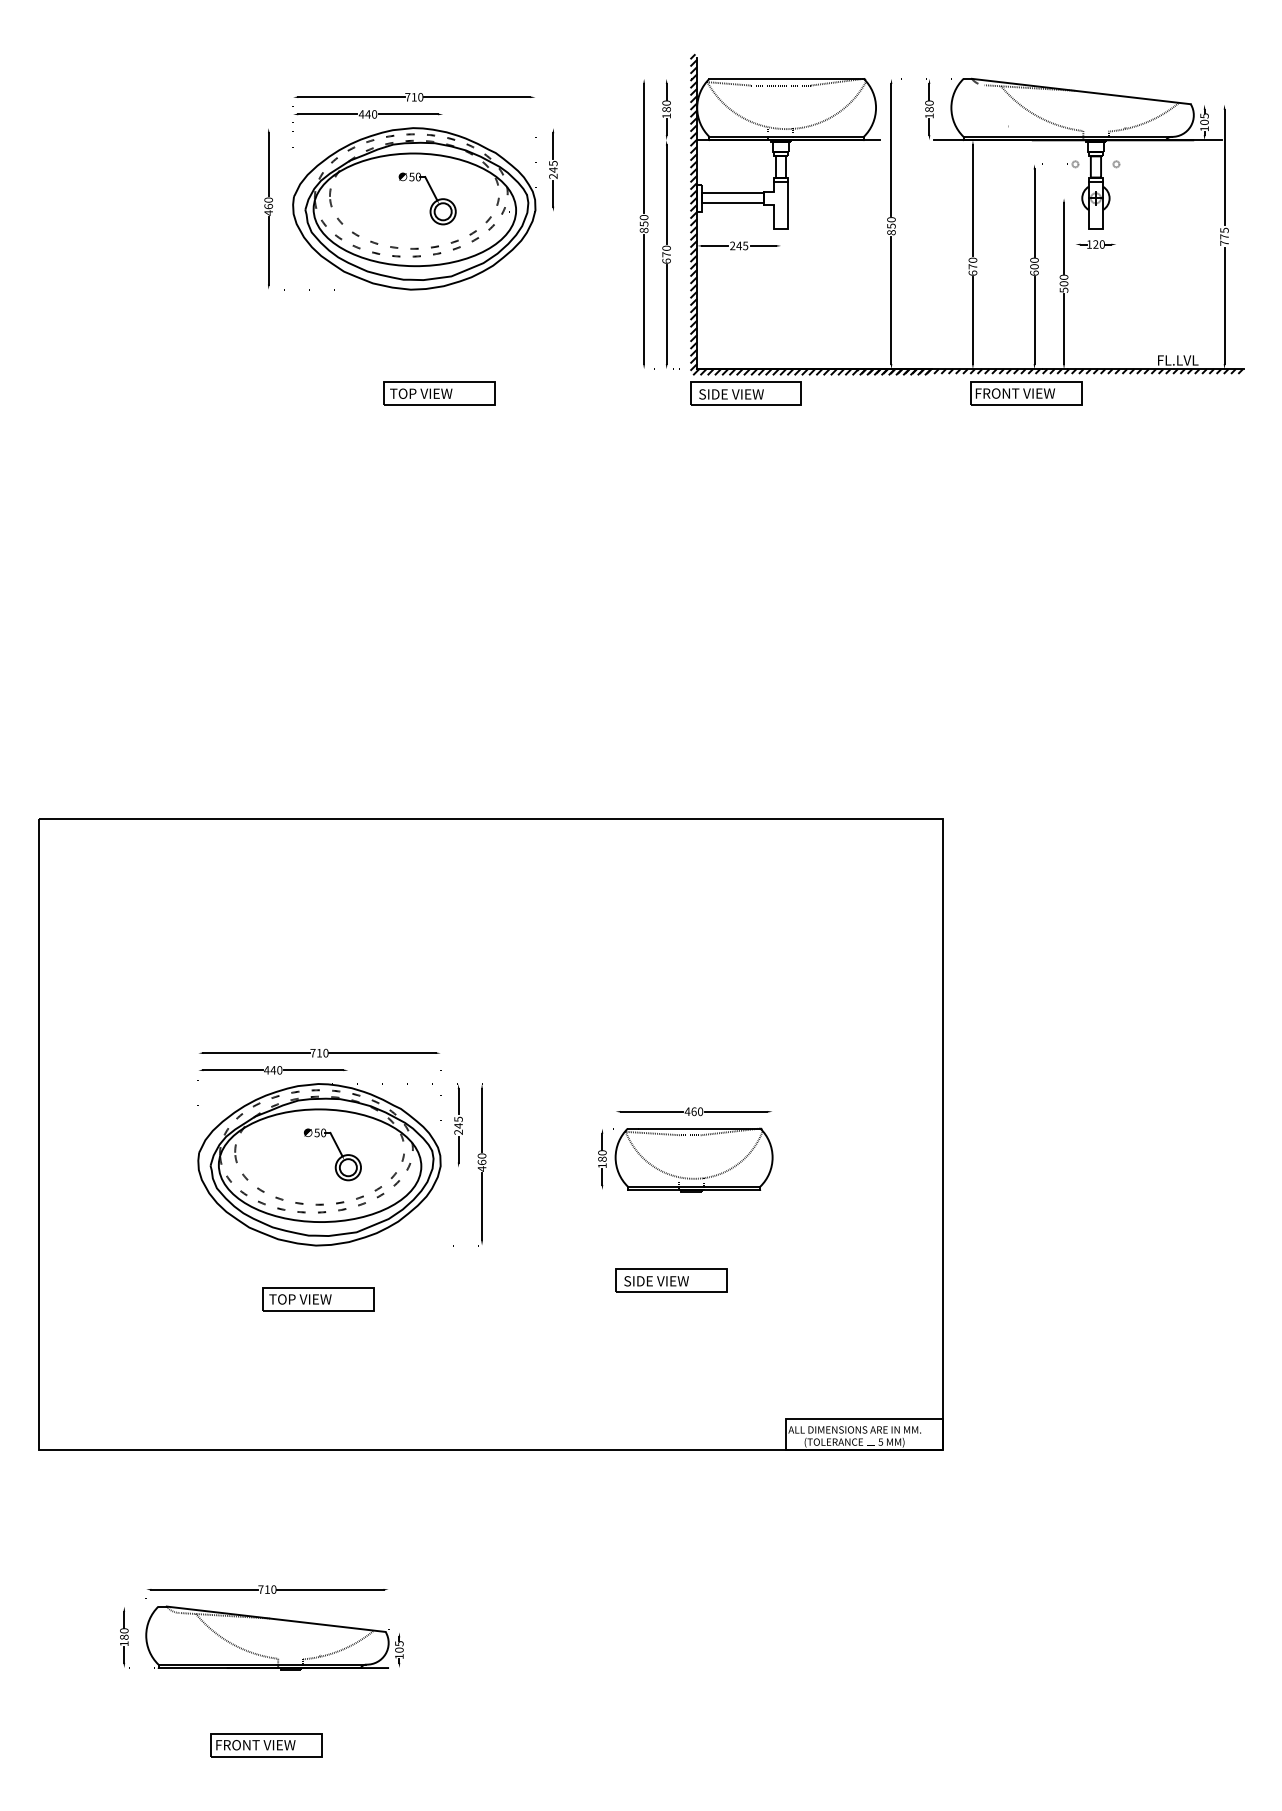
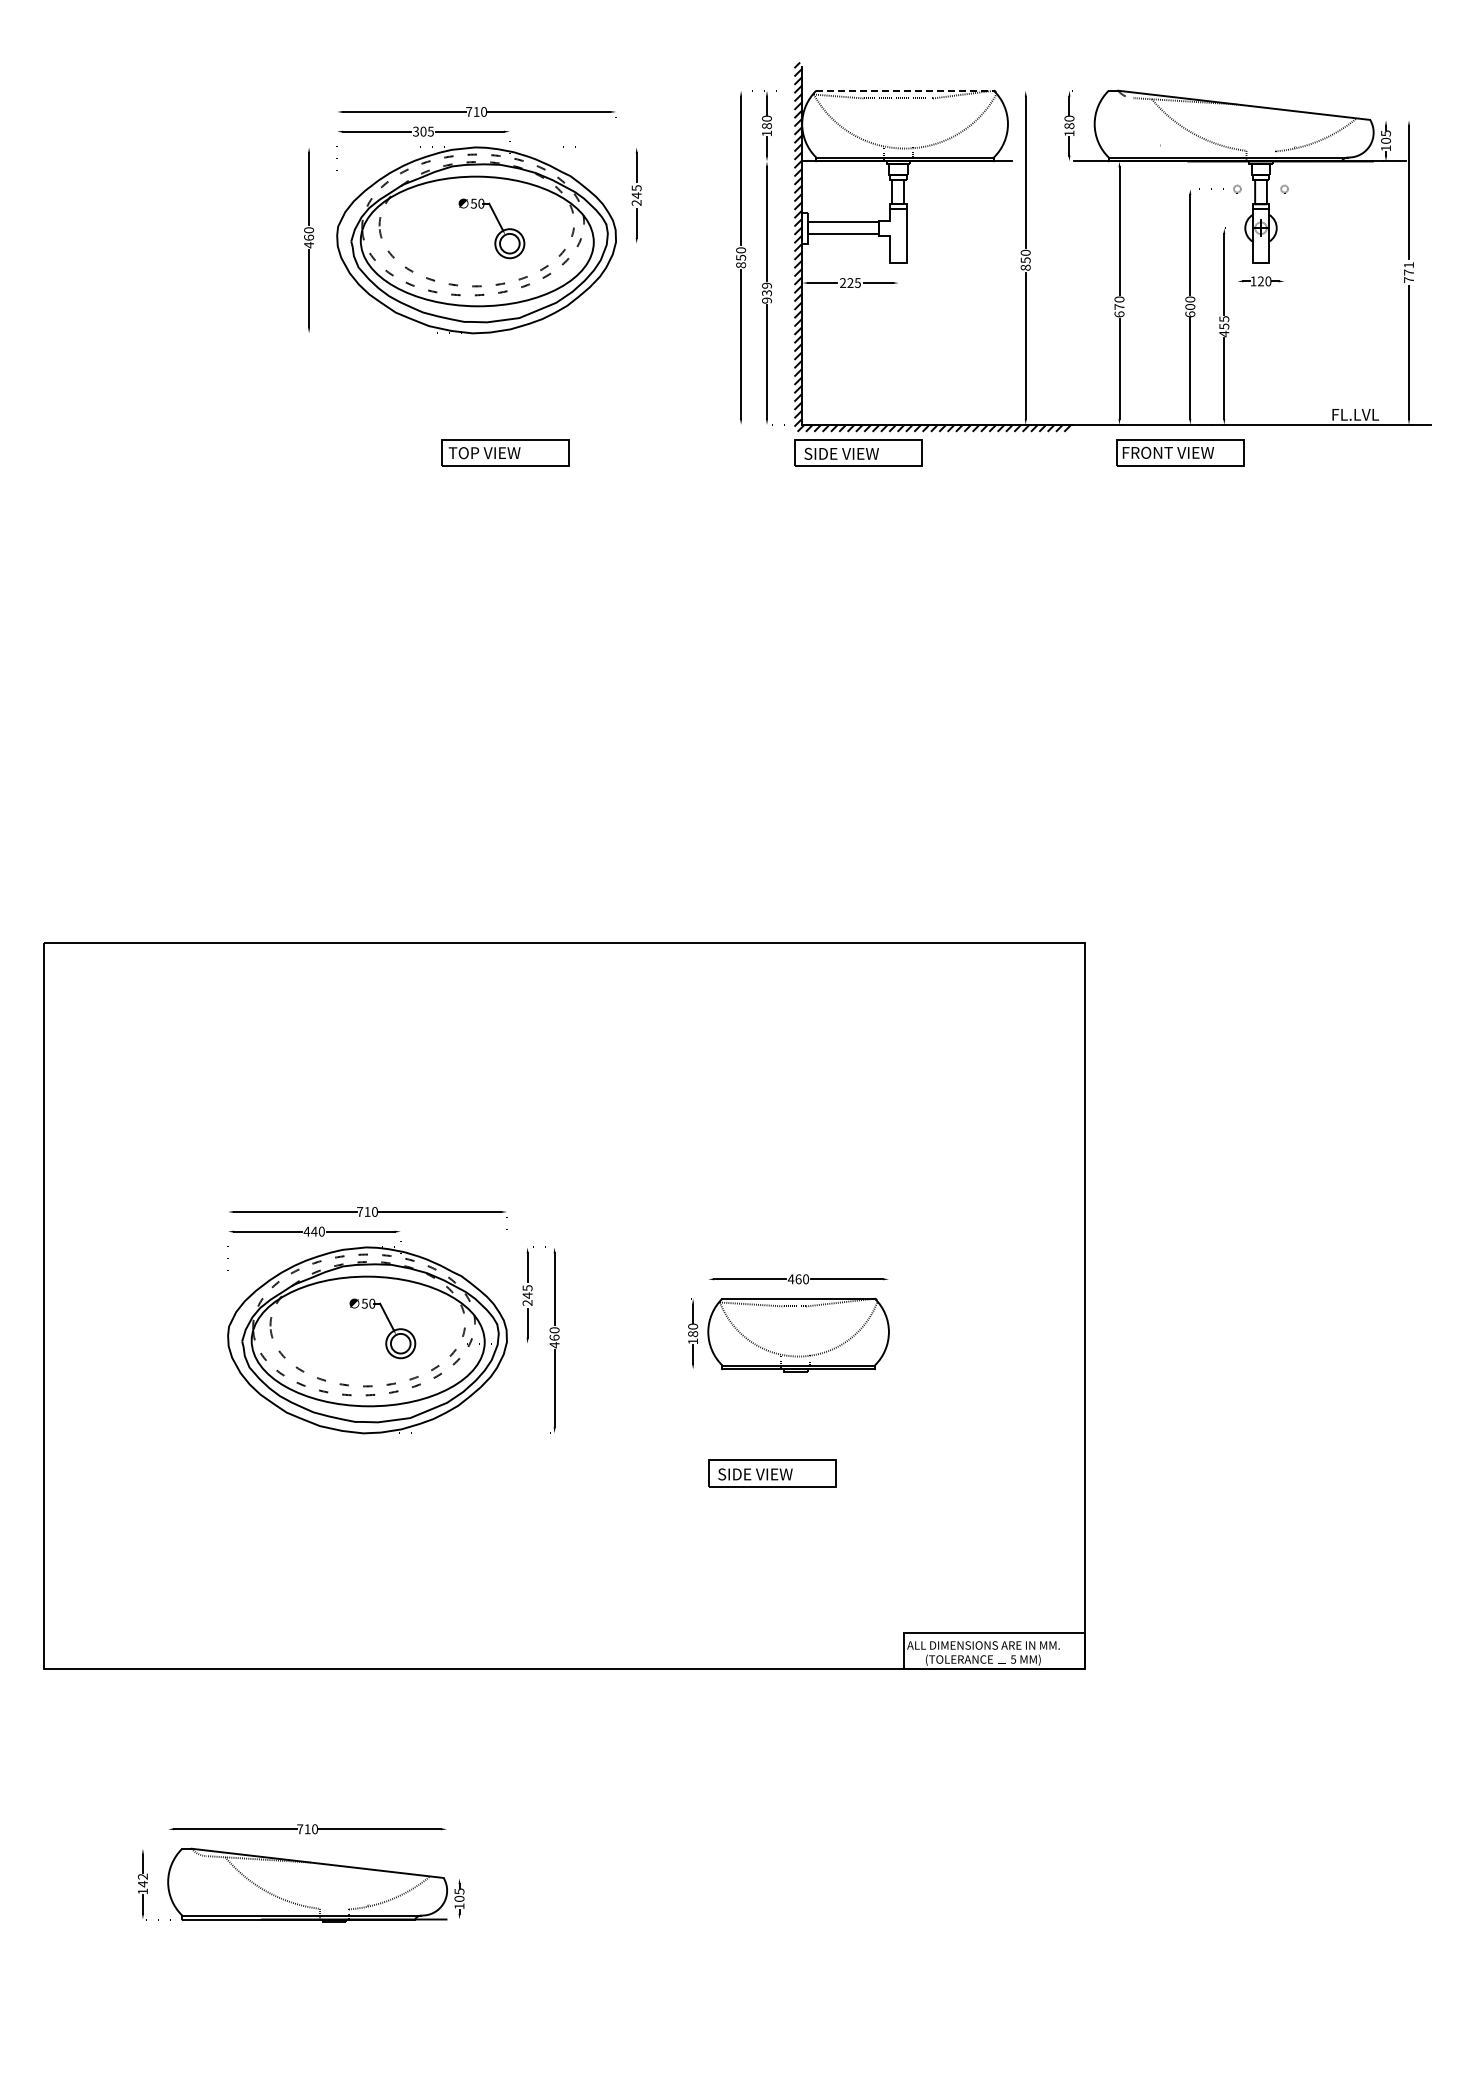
line: (786, 78) -> (905, 90), solid -> dashed
text: (367, 114) -> (422, 131), 440 -> 305
text: (1224, 230) -> (1408, 265), 775 -> 771
text: (739, 245) -> (850, 282), 245 -> 225
text: (666, 254) -> (766, 292), 670 -> 939
text: (1064, 283) -> (1224, 326), 500 -> 455
hatch: (1050, 371) -> (1208, 427), removed
part: (318, 1298) -> (366, 1494), removed
text: (123, 1634) -> (142, 1880), 180 -> 142
part: (266, 1744) -> (306, 2007), removed

